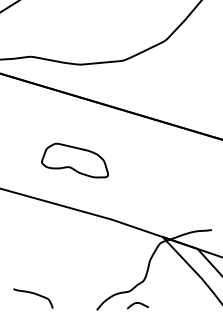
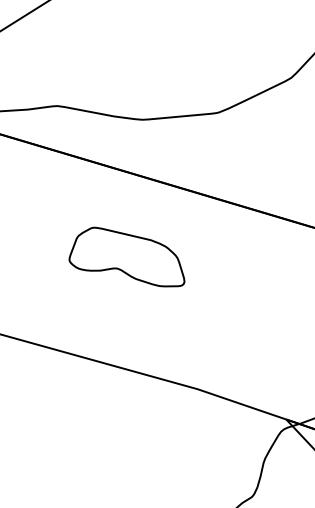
part: (74, 160) -> (126, 256), moved

